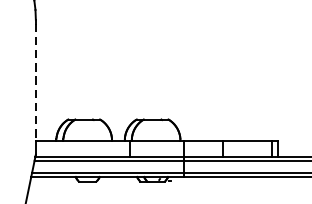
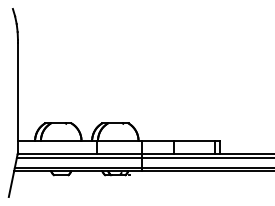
line: (36, 82) -> (18, 92), dashed -> solid

